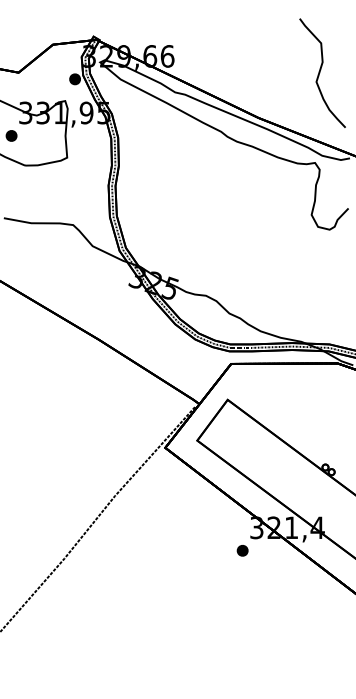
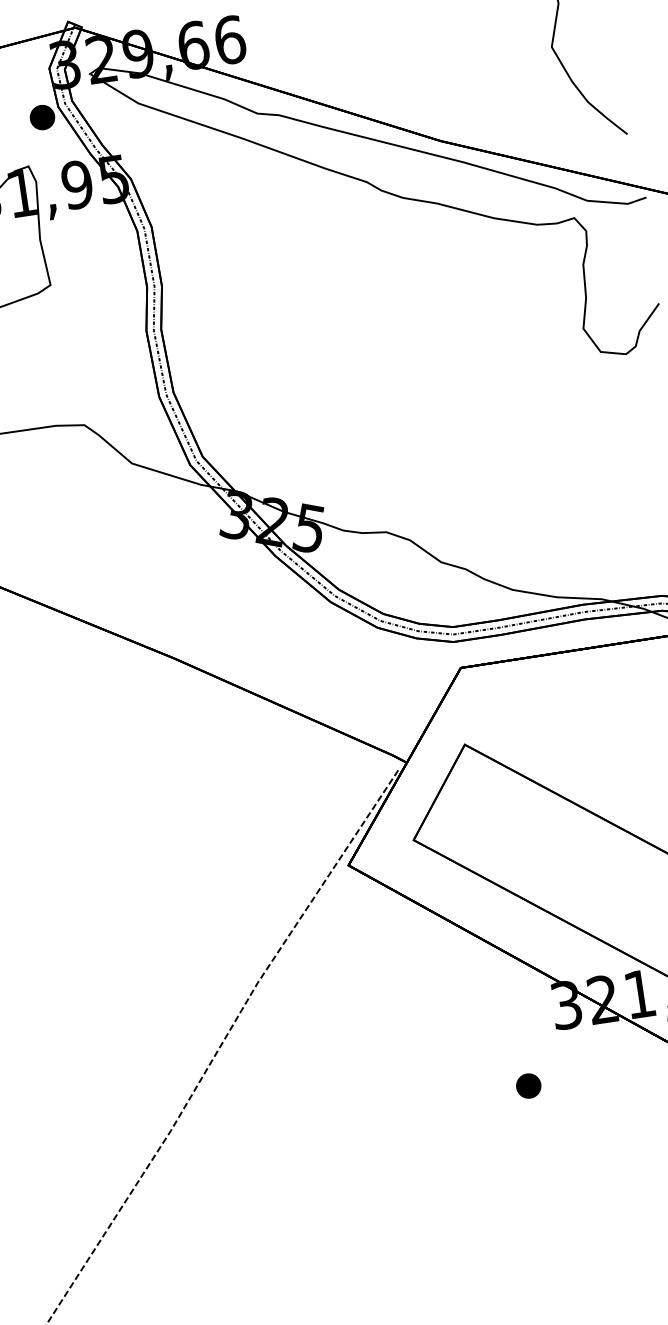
part: (242, 550) -> (528, 1085), moved

